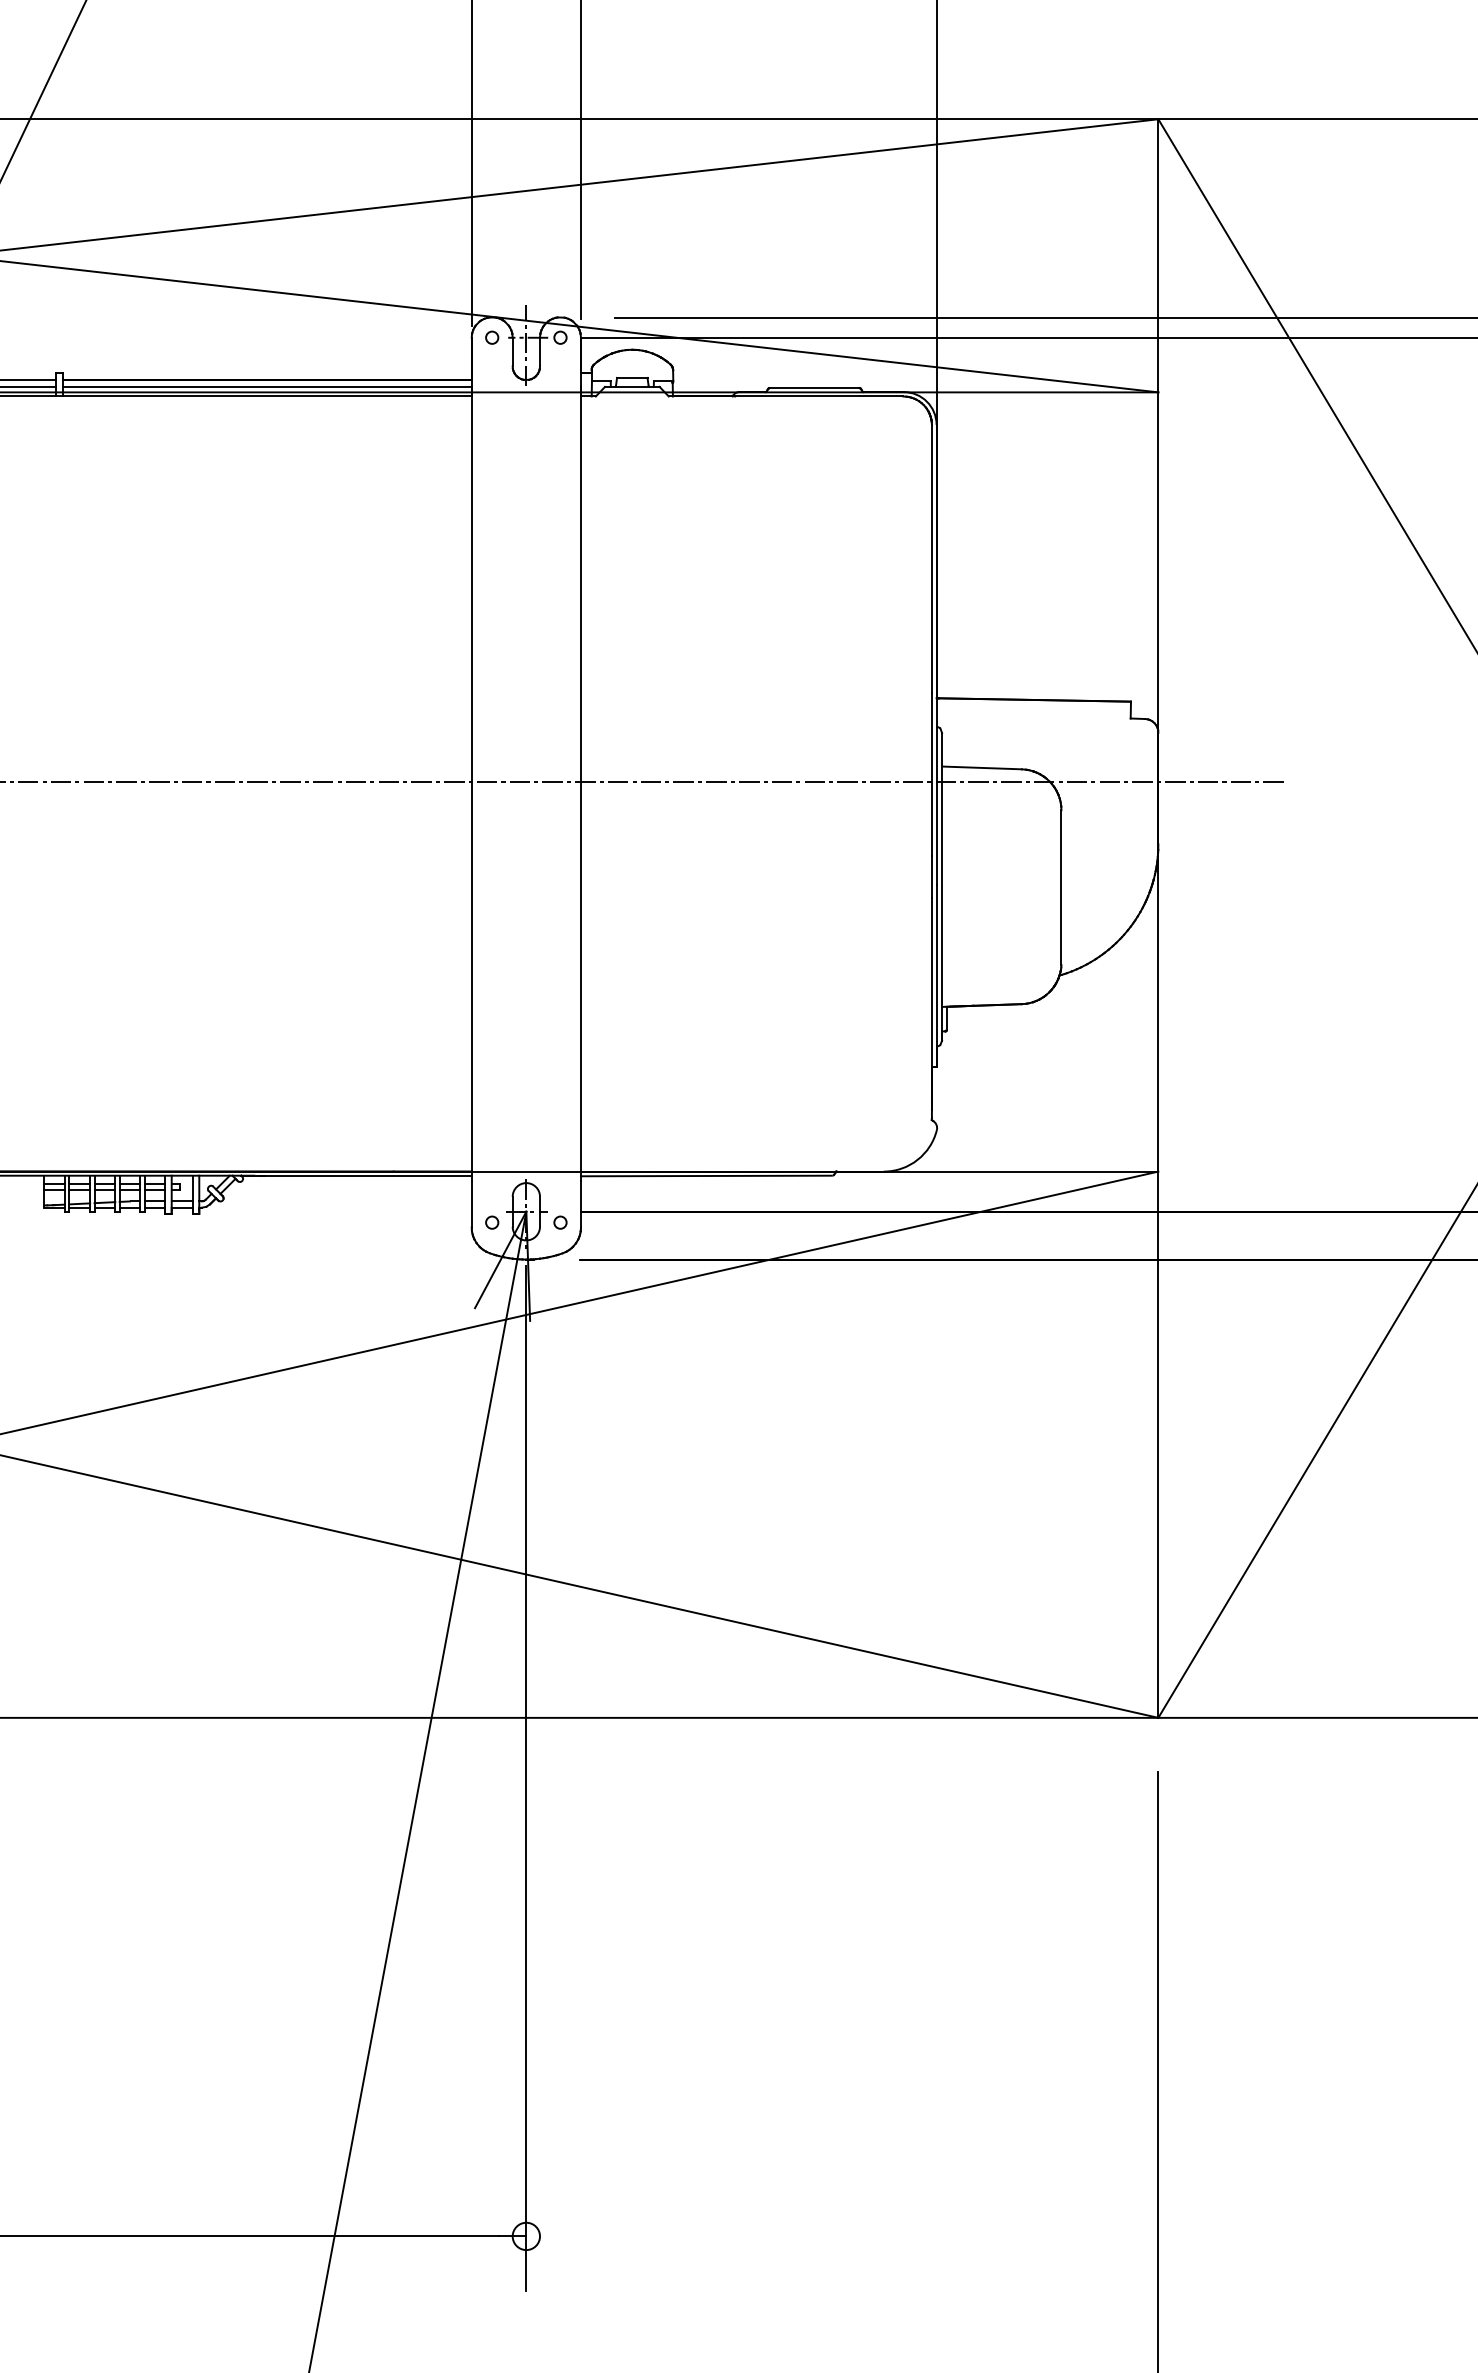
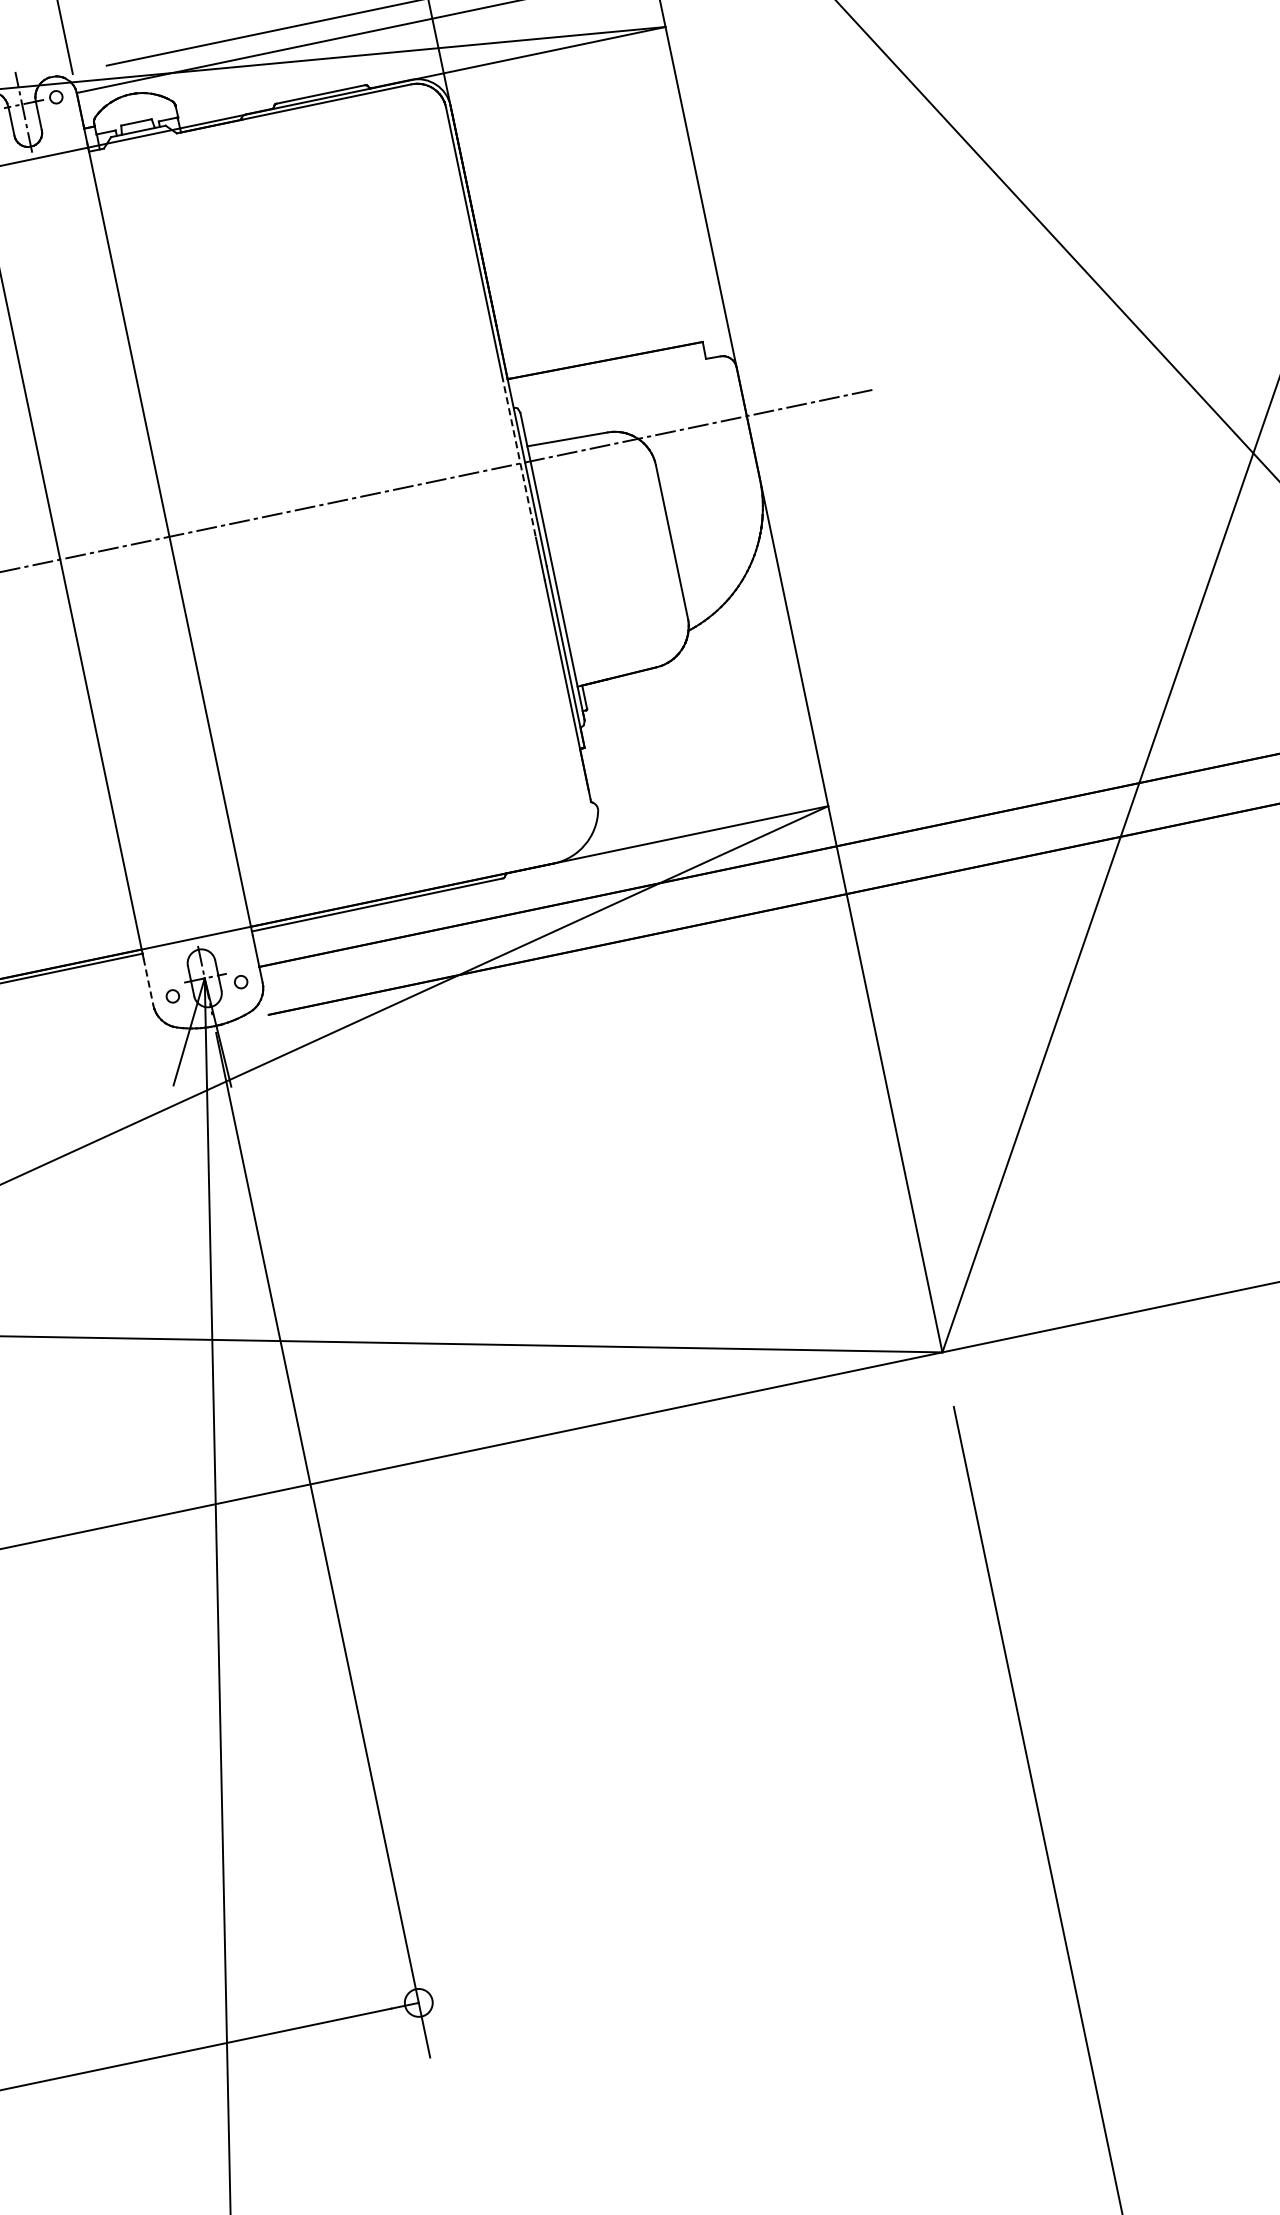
line: (931, 775) -> (518, 457), solid -> dashed
line: (471, 1204) -> (148, 982), solid -> dashed

